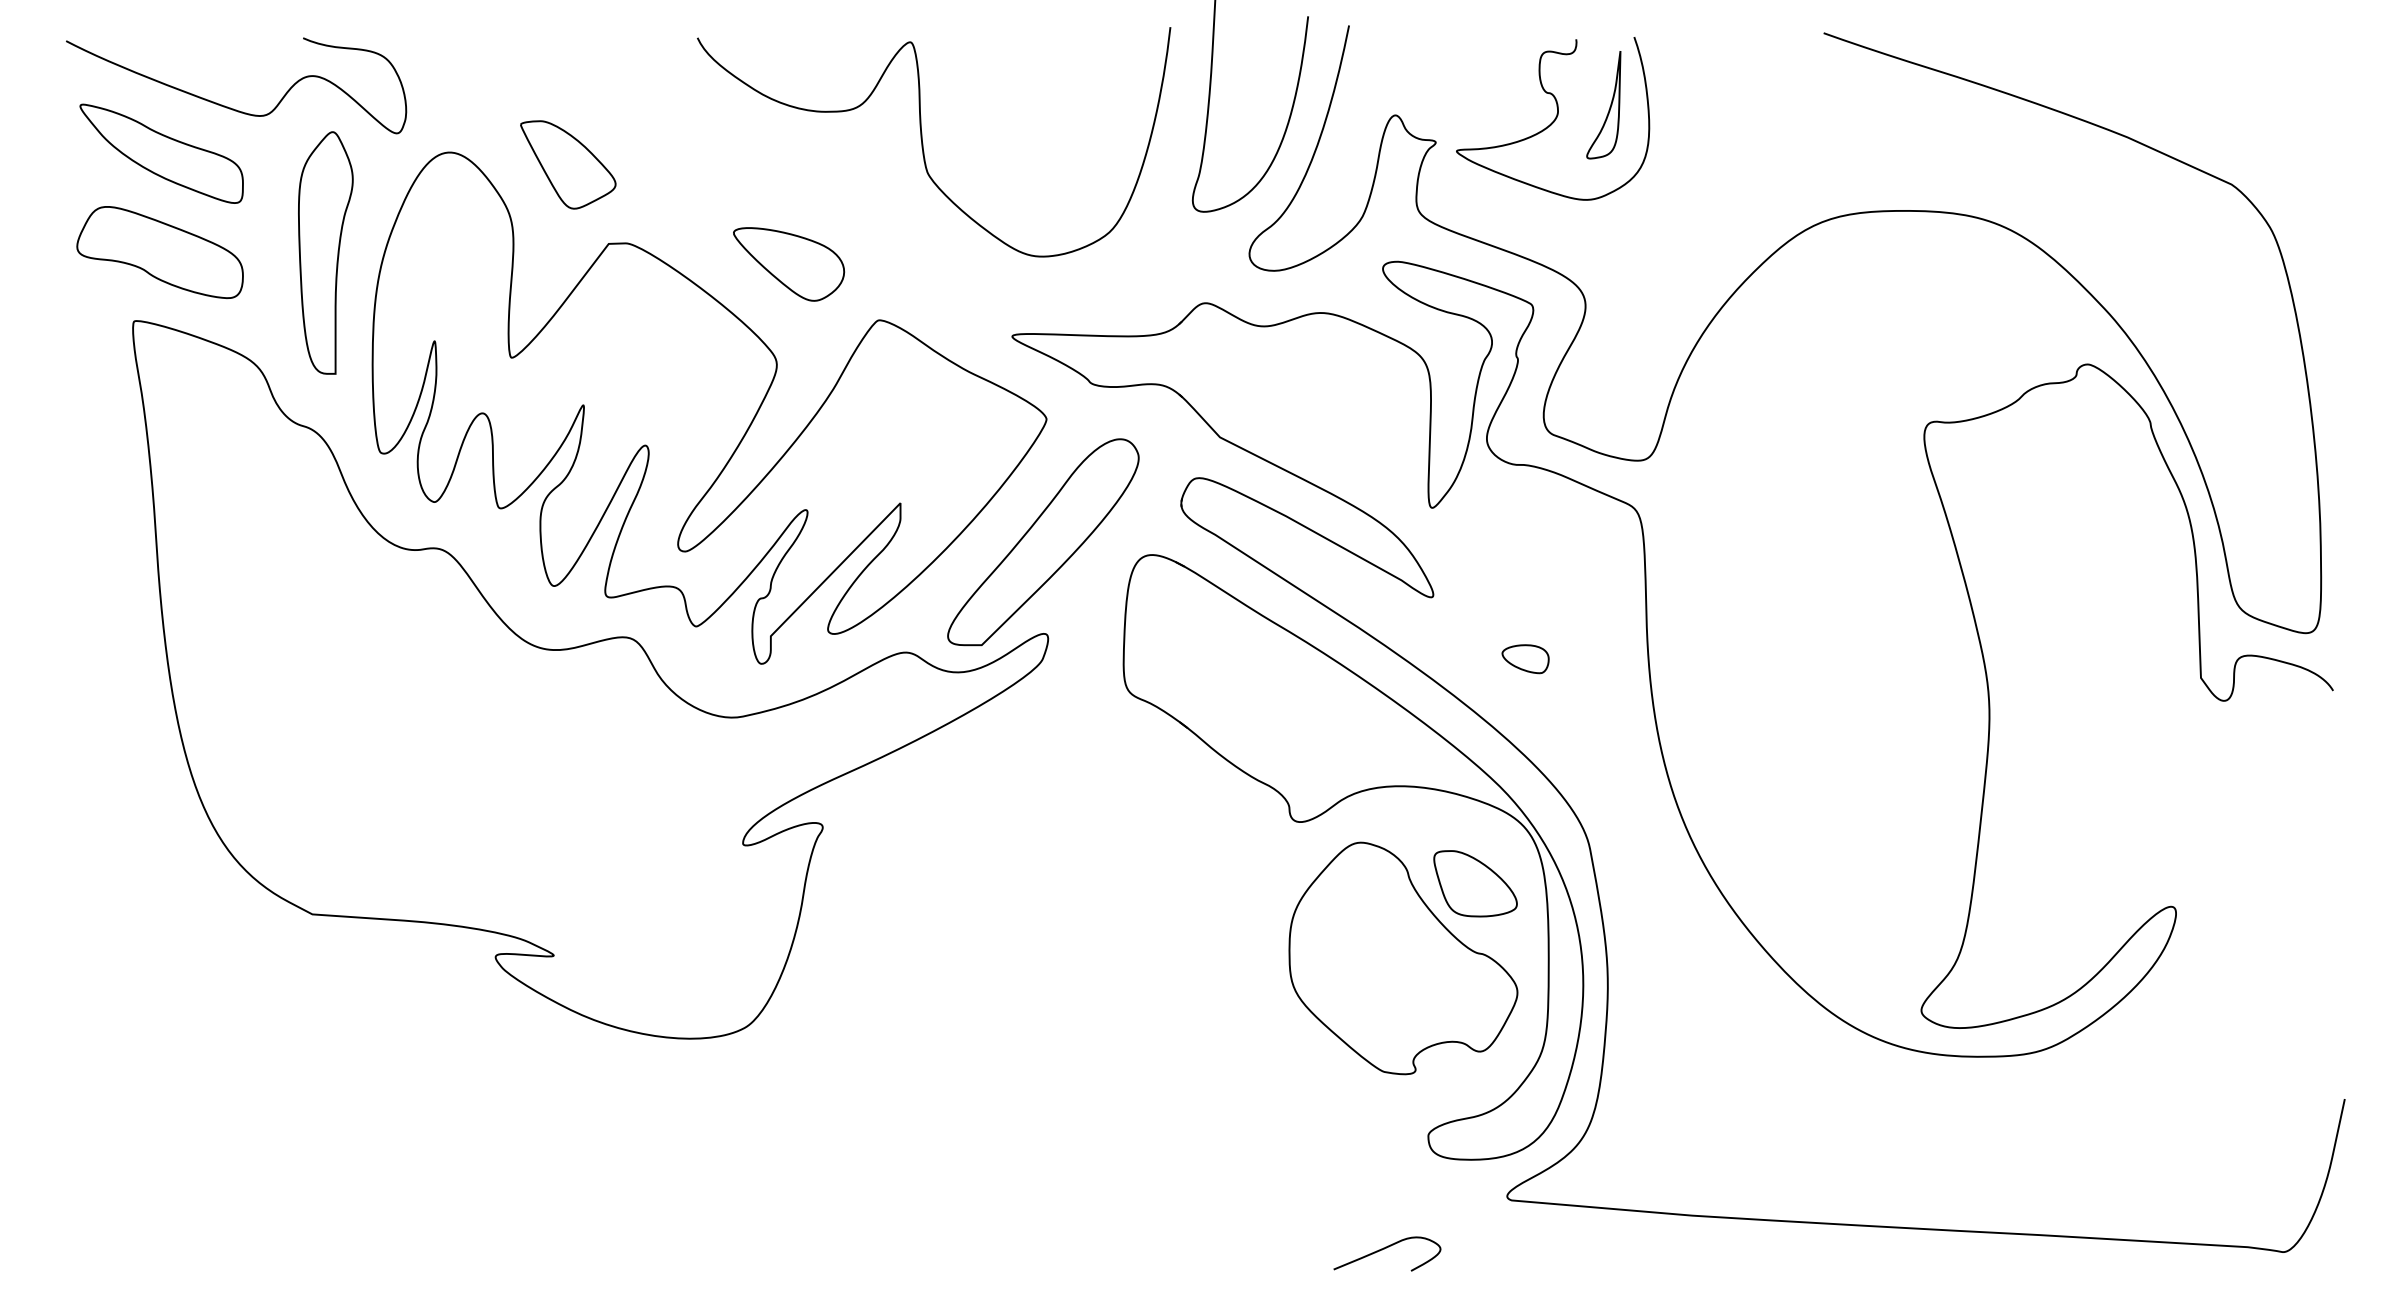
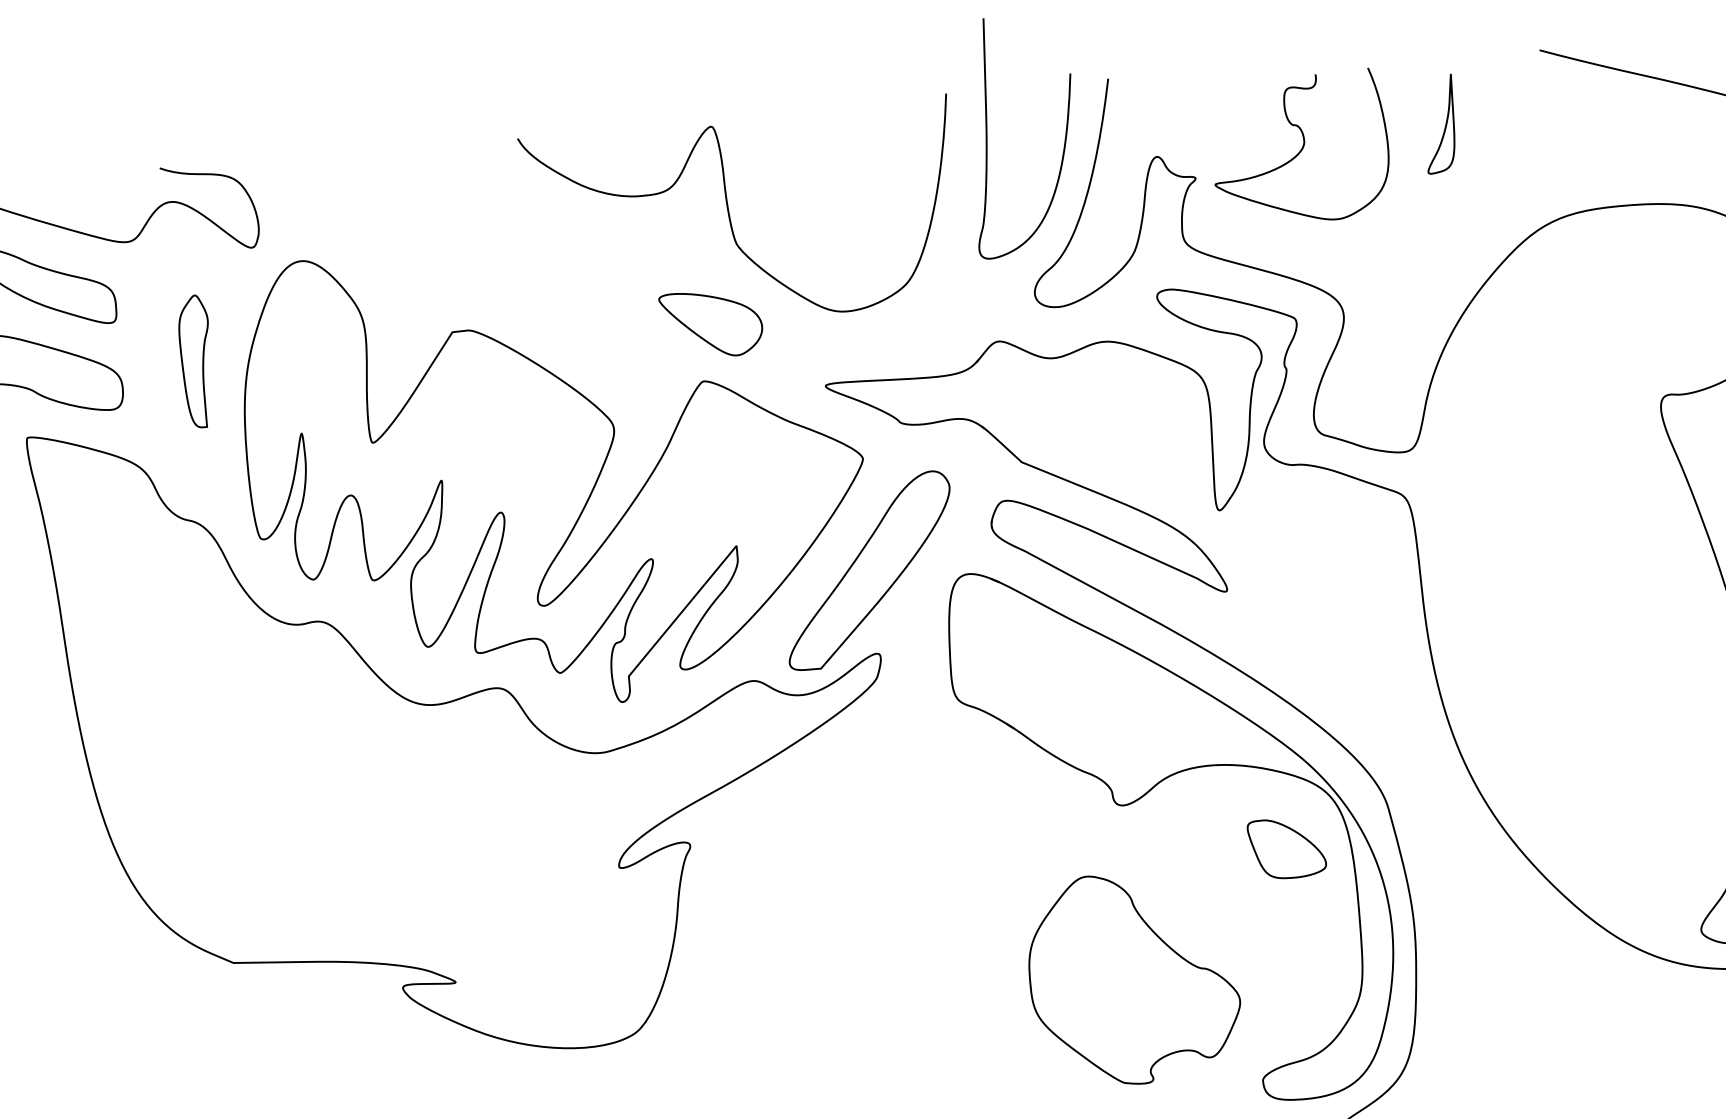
part: (1609, 106) -> (1445, 125), moved
part: (568, 164) -> (409, 263), removed
part: (325, 252) -> (195, 361), size x0.6
part: (789, 264) -> (712, 324), moved
part: (1525, 659) -> (1315, 641), removed
part: (1403, 958) -> (1134, 978), moved

